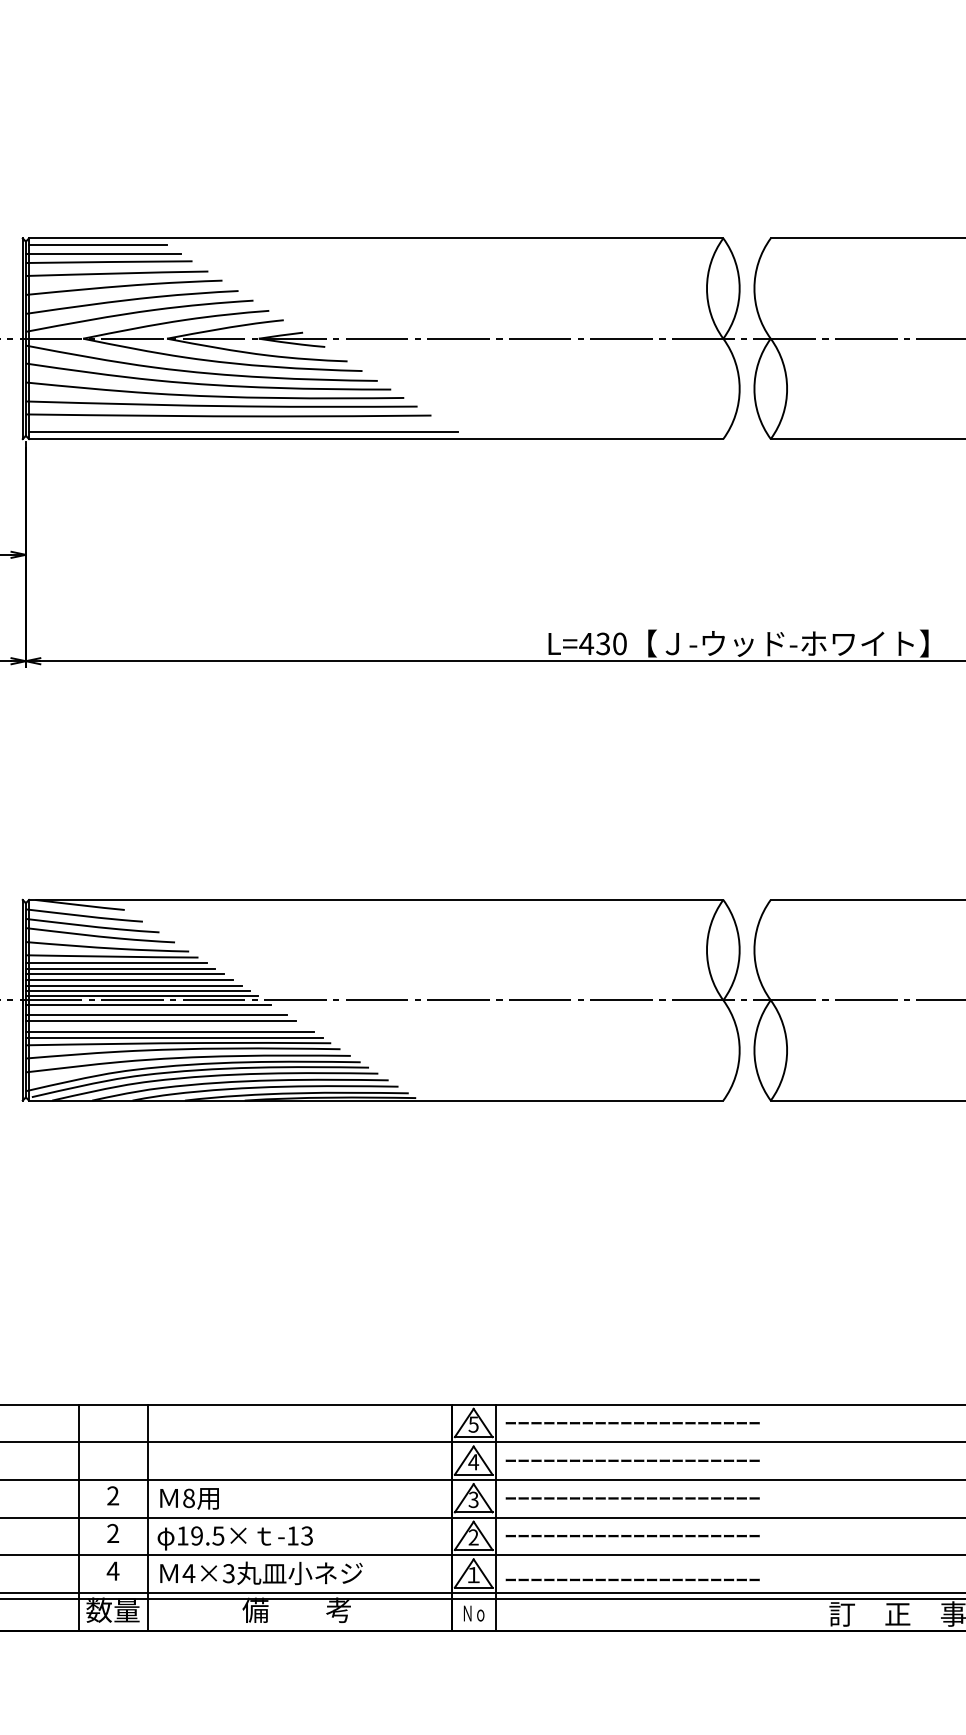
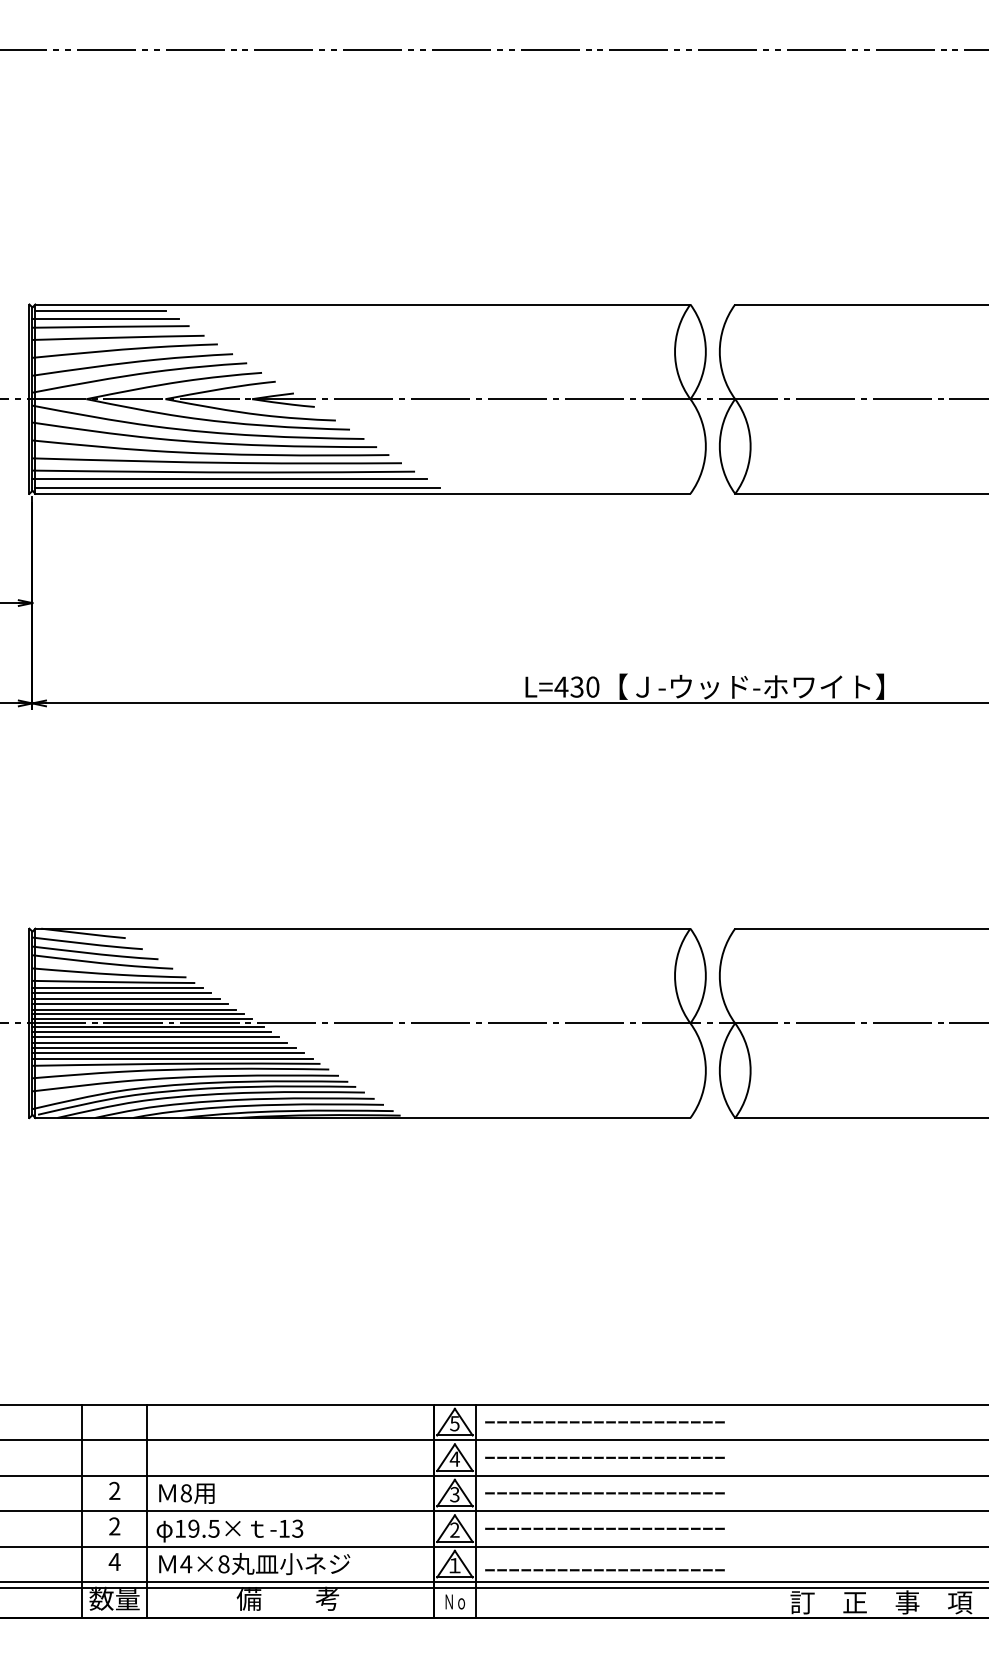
line: (234, 423) -> (229, 479), added
line: (152, 1009) -> (151, 1032), added
line: (164, 1025) -> (163, 1047), added
text: (228, 1573) -> (223, 1564), 4×3 -> 4×8

